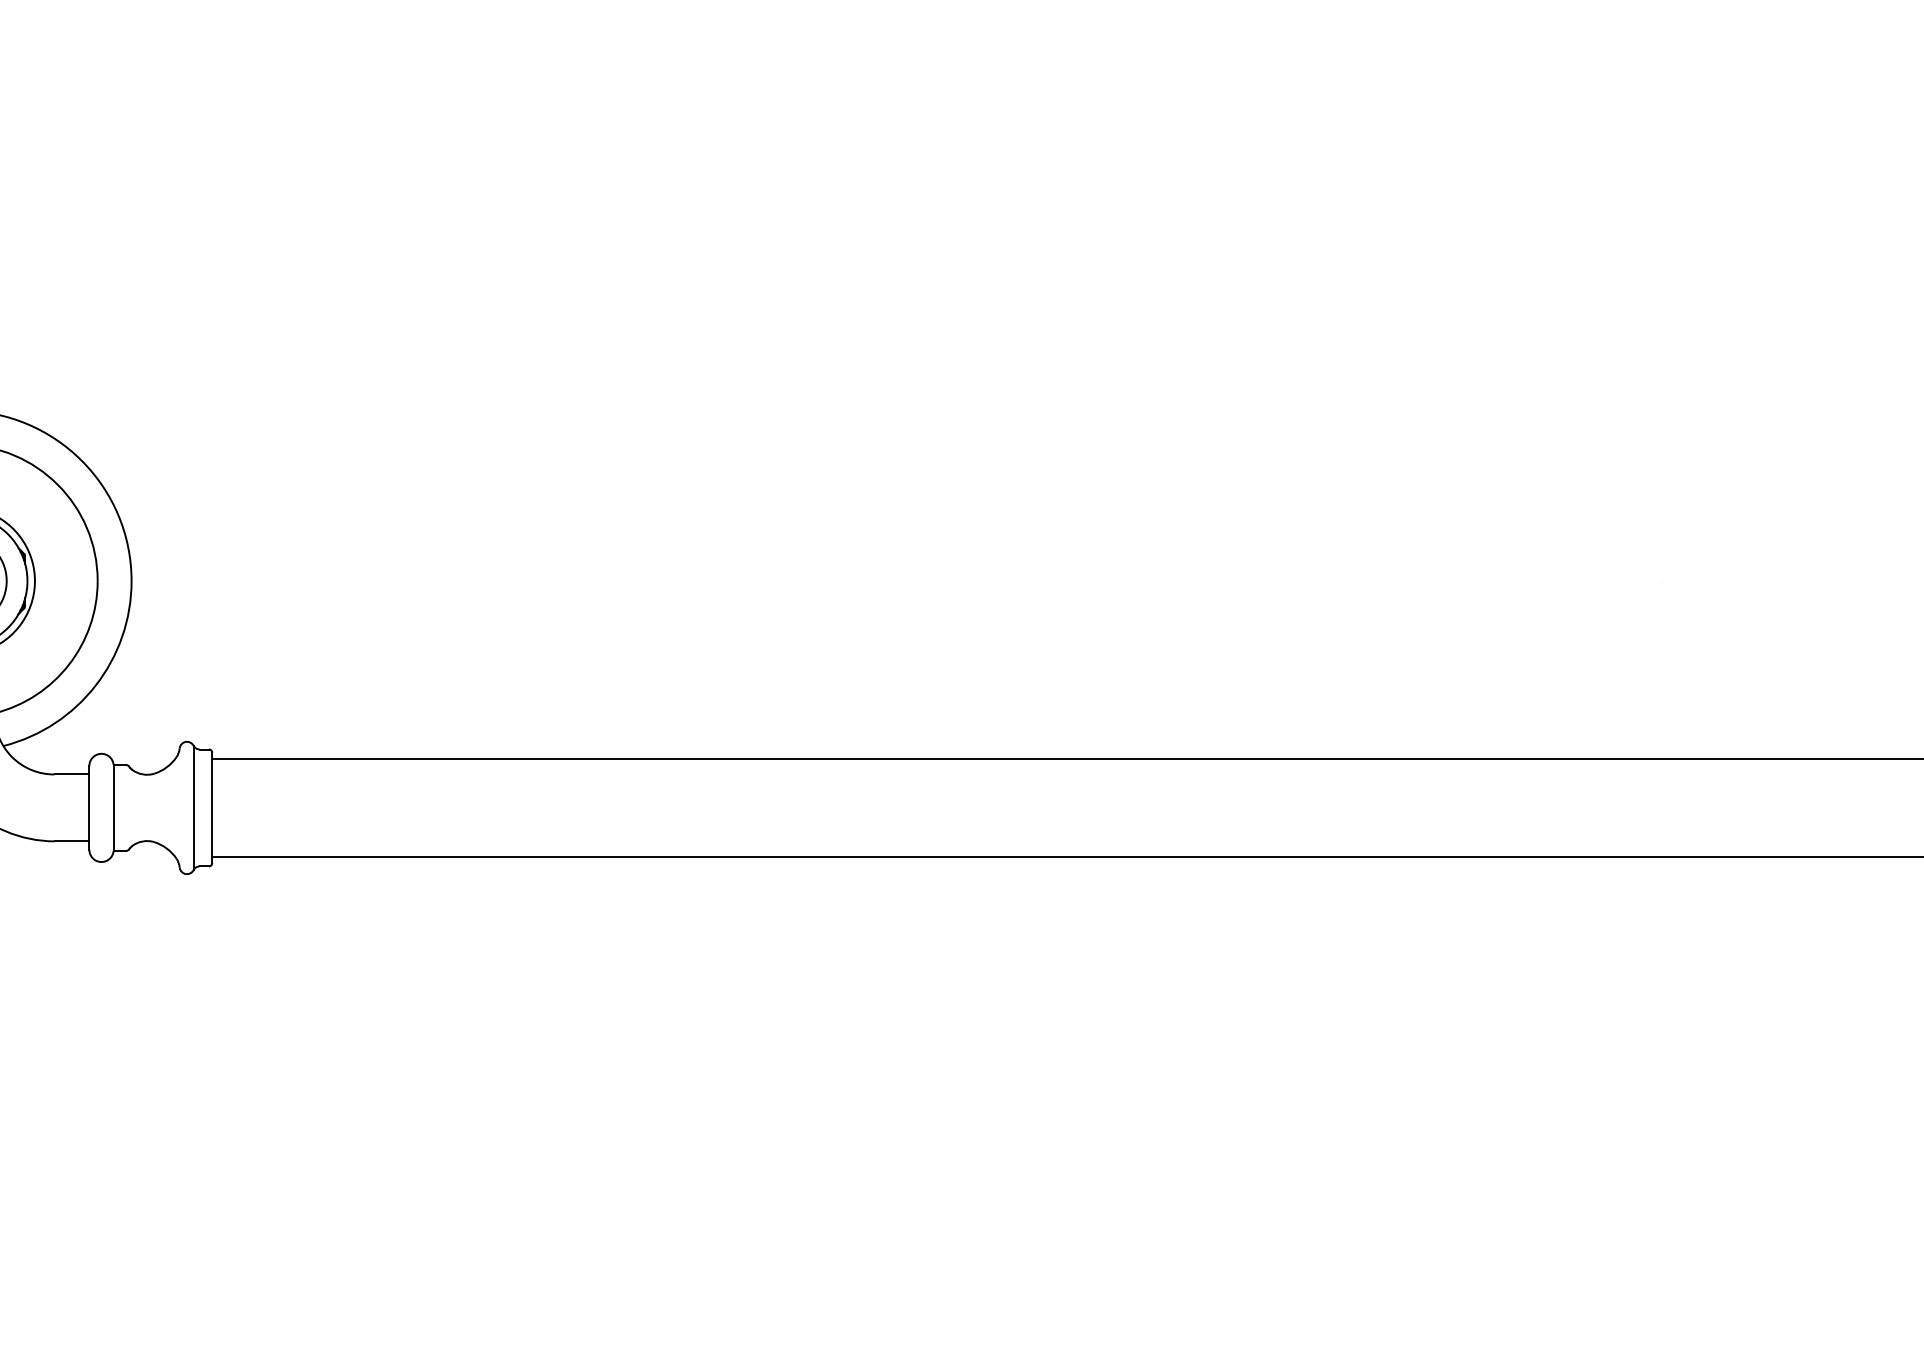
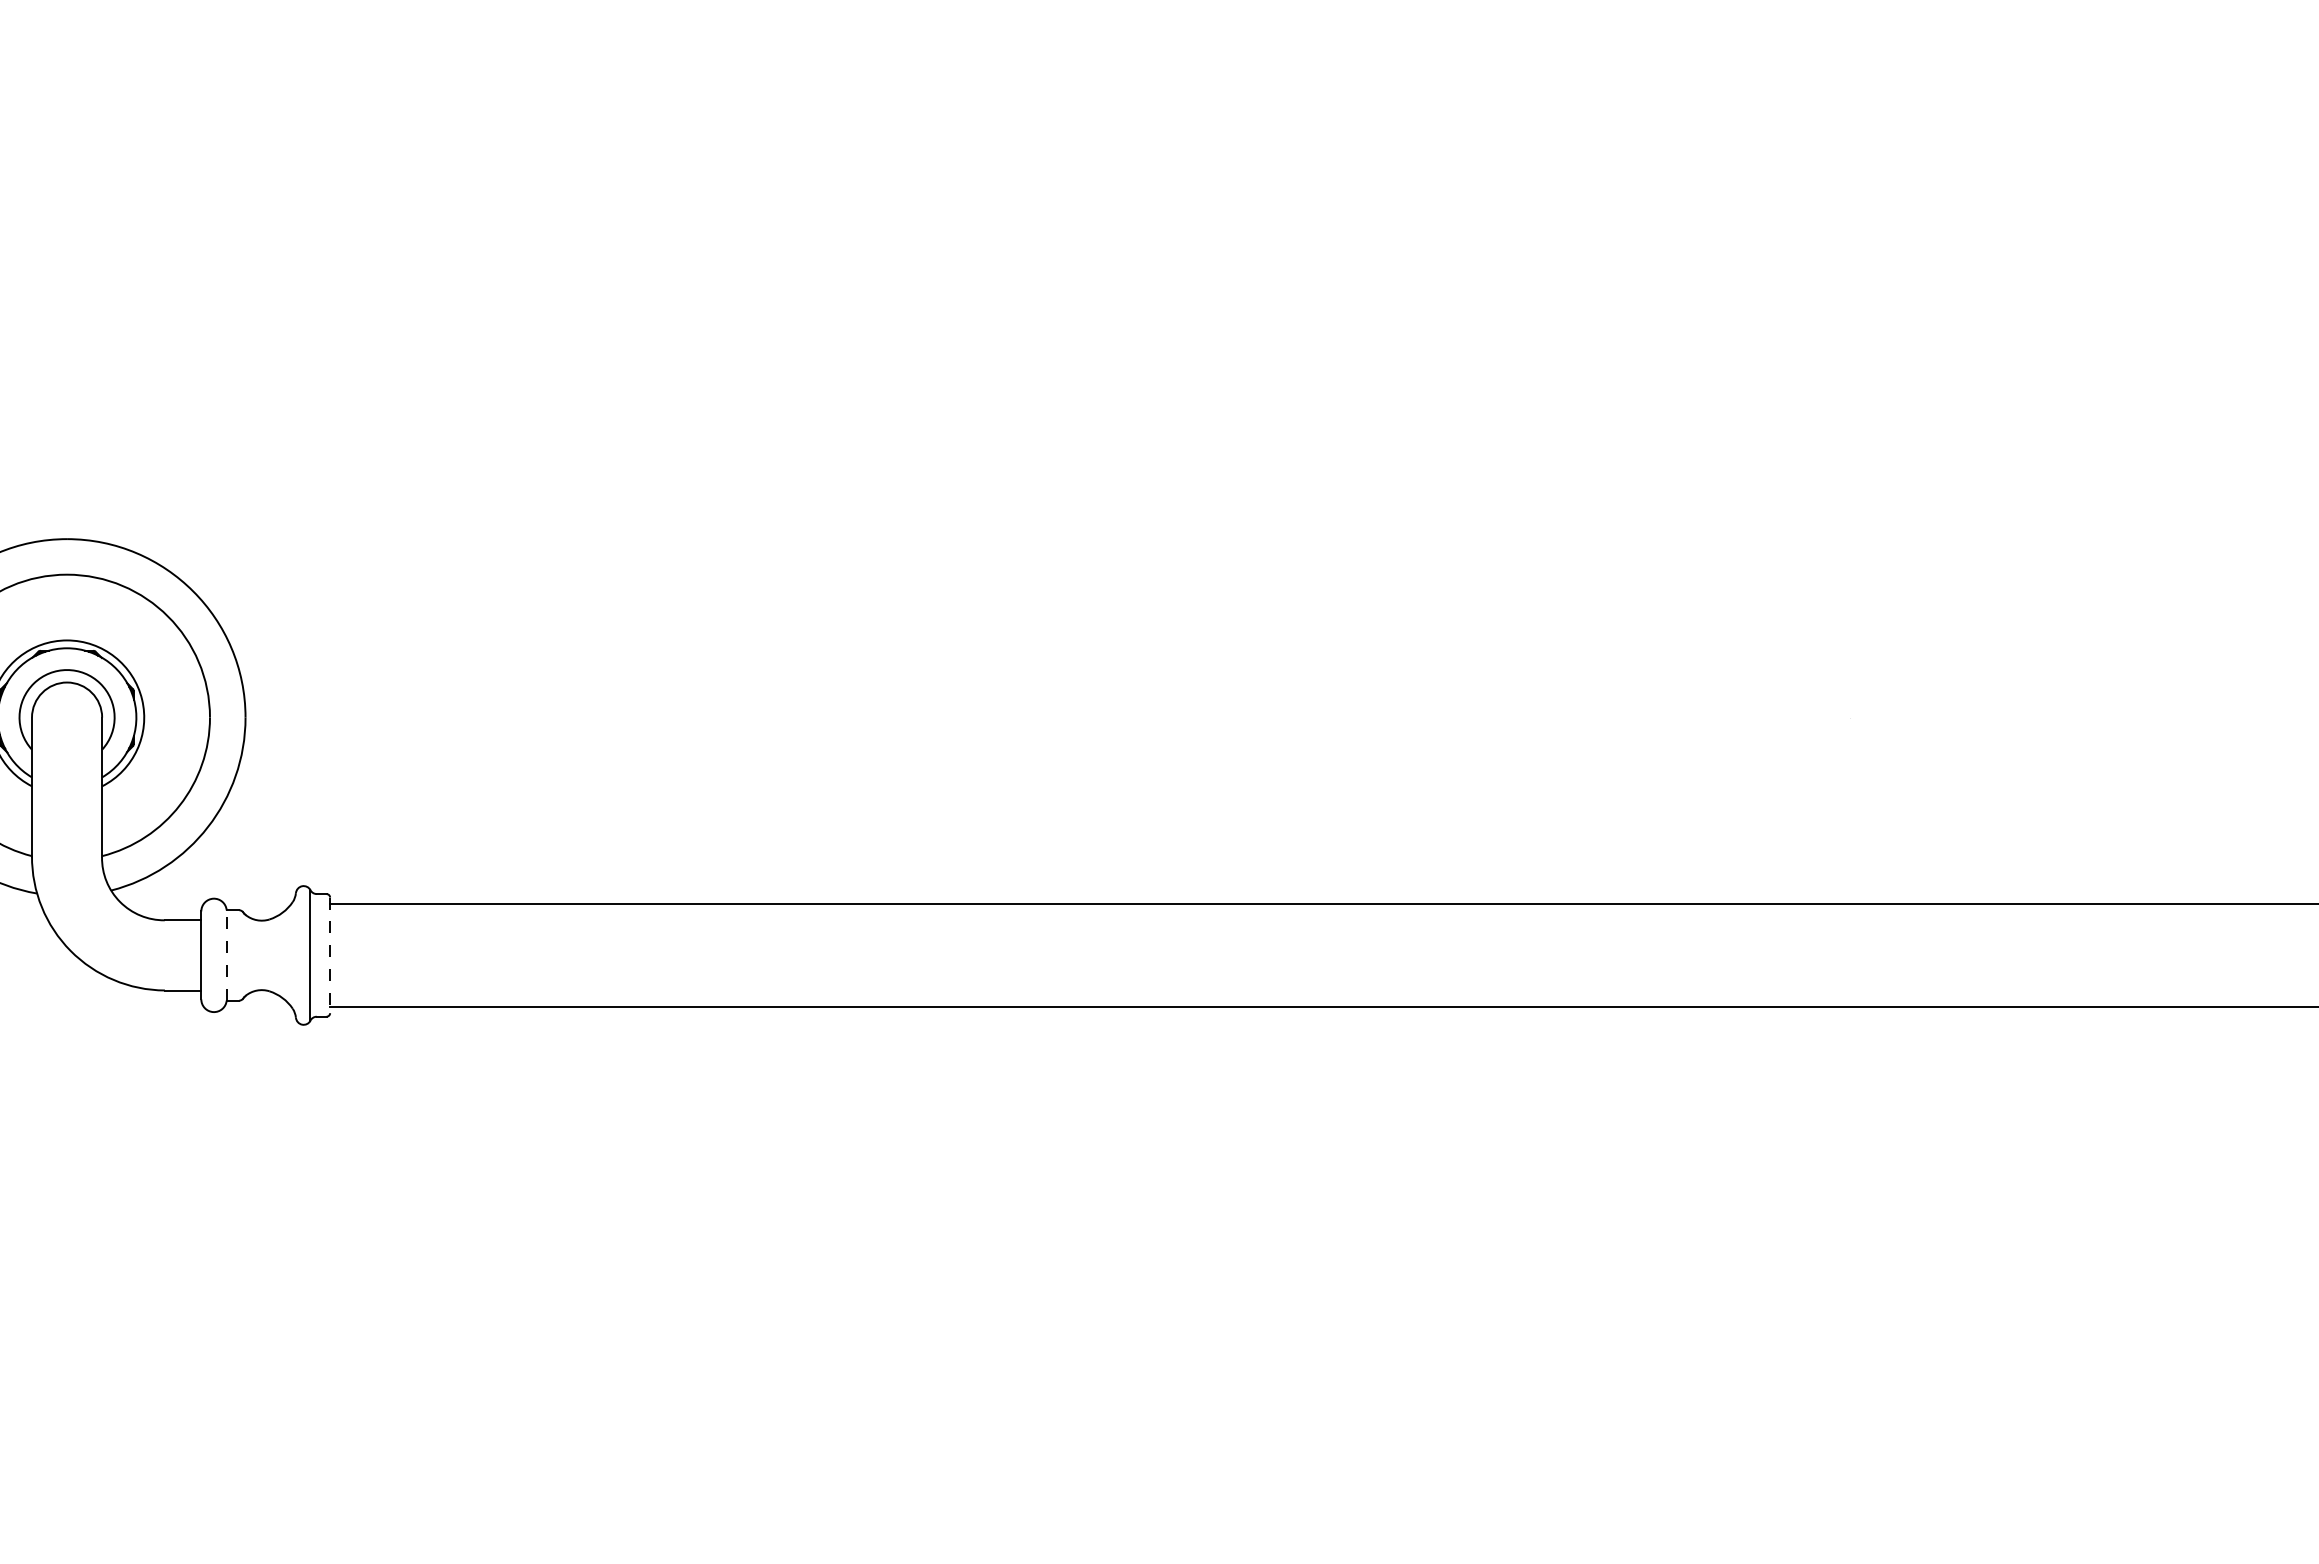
line: (113, 807) -> (226, 954), solid -> dashed
line: (212, 808) -> (330, 955), solid -> dashed

